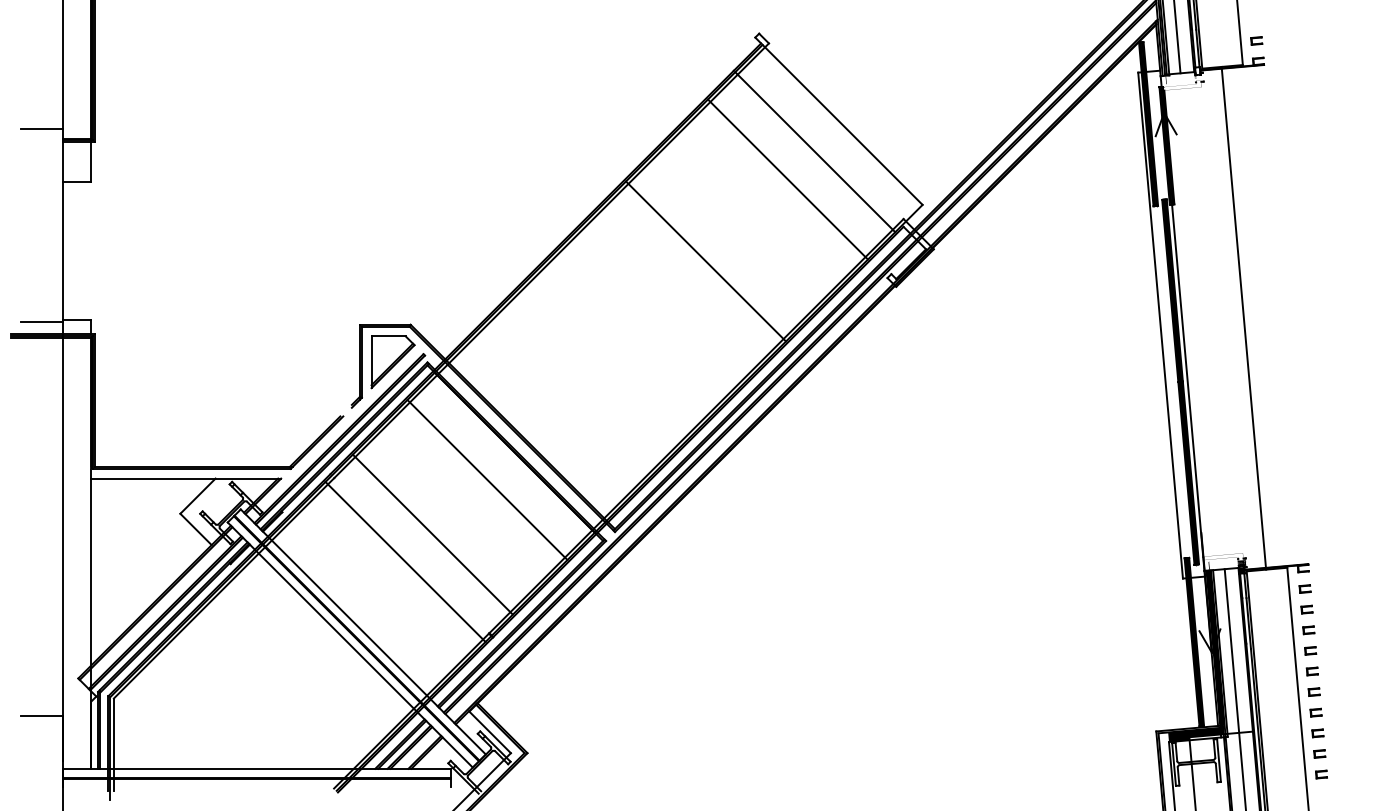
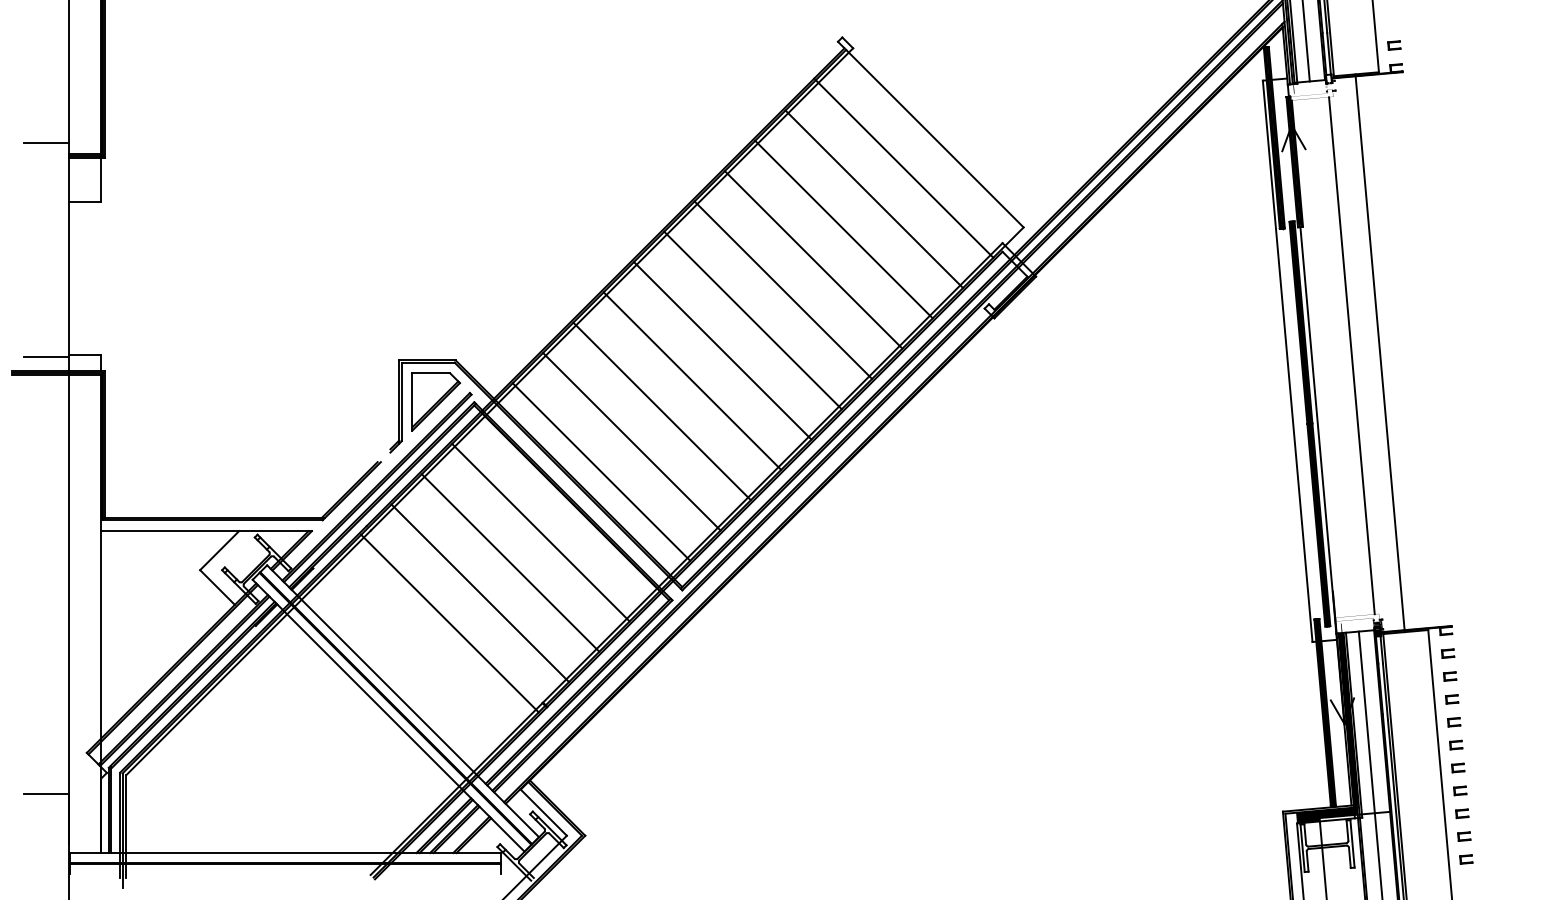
line: (760, 206) -> (843, 229), added
line: (733, 233) -> (813, 259), added
line: (678, 288) -> (752, 320), added
line: (651, 315) -> (722, 350), added
line: (1218, 320) -> (1351, 355), added
line: (624, 342) -> (692, 380), added
line: (596, 370) -> (661, 411), added
line: (569, 397) -> (631, 441), added
line: (542, 424) -> (601, 471), added
line: (460, 506) -> (510, 562), added

